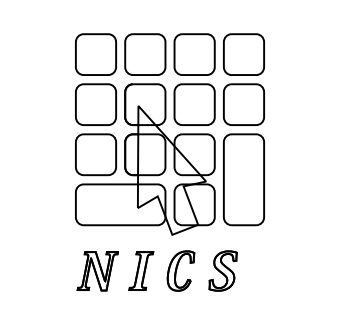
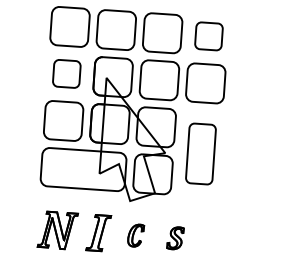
part: (243, 54) -> (208, 36), size x0.7
part: (95, 104) -> (66, 73), size x0.7
part: (243, 179) -> (200, 153), size x0.7
part: (180, 270) -> (135, 235), size x0.6
part: (222, 270) -> (174, 237), size x0.6

